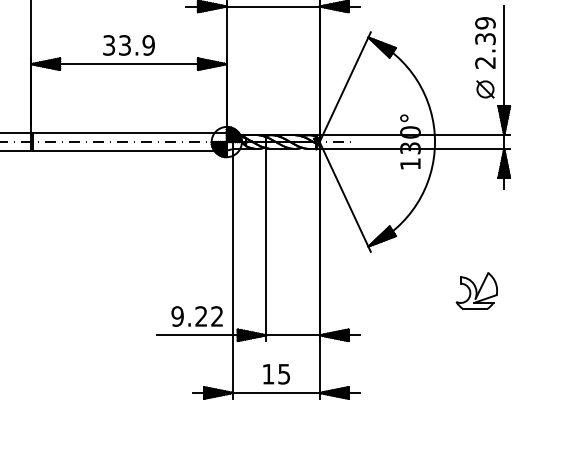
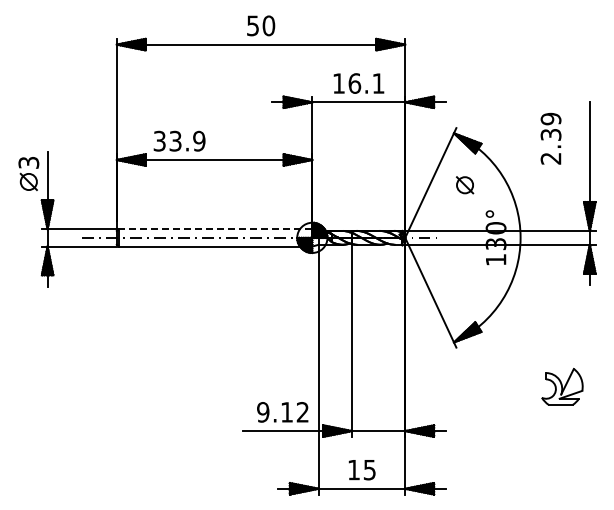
text: (484, 42) -> (550, 138), moved
text: (128, 44) -> (179, 140), moved
part: (485, 89) -> (465, 185), moved
line: (129, 133) -> (215, 229), solid -> dashed
text: (200, 316) -> (286, 412), 9.22 -> 9.12

